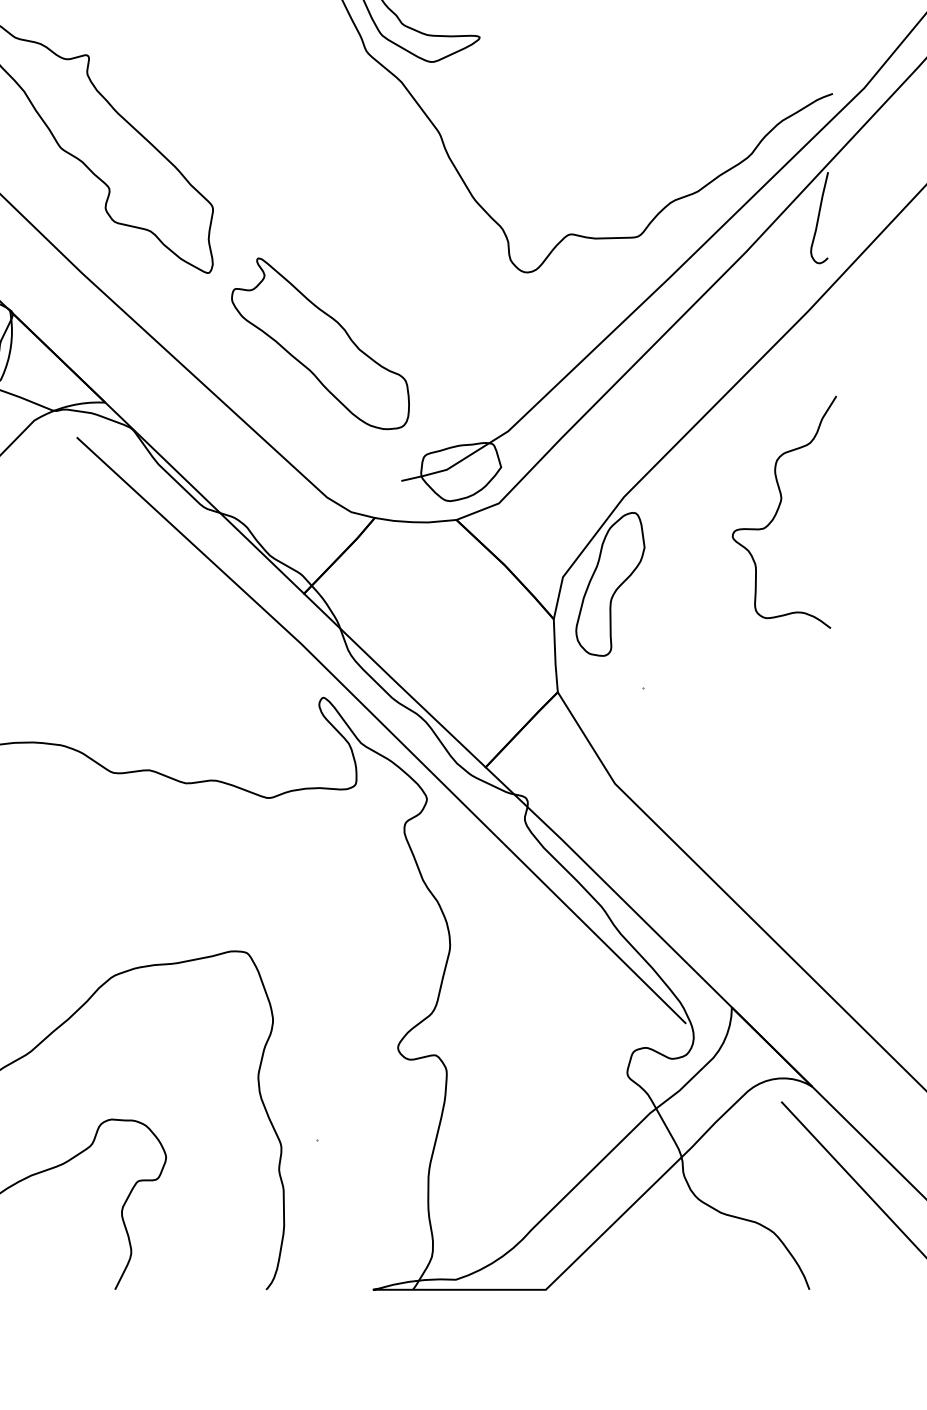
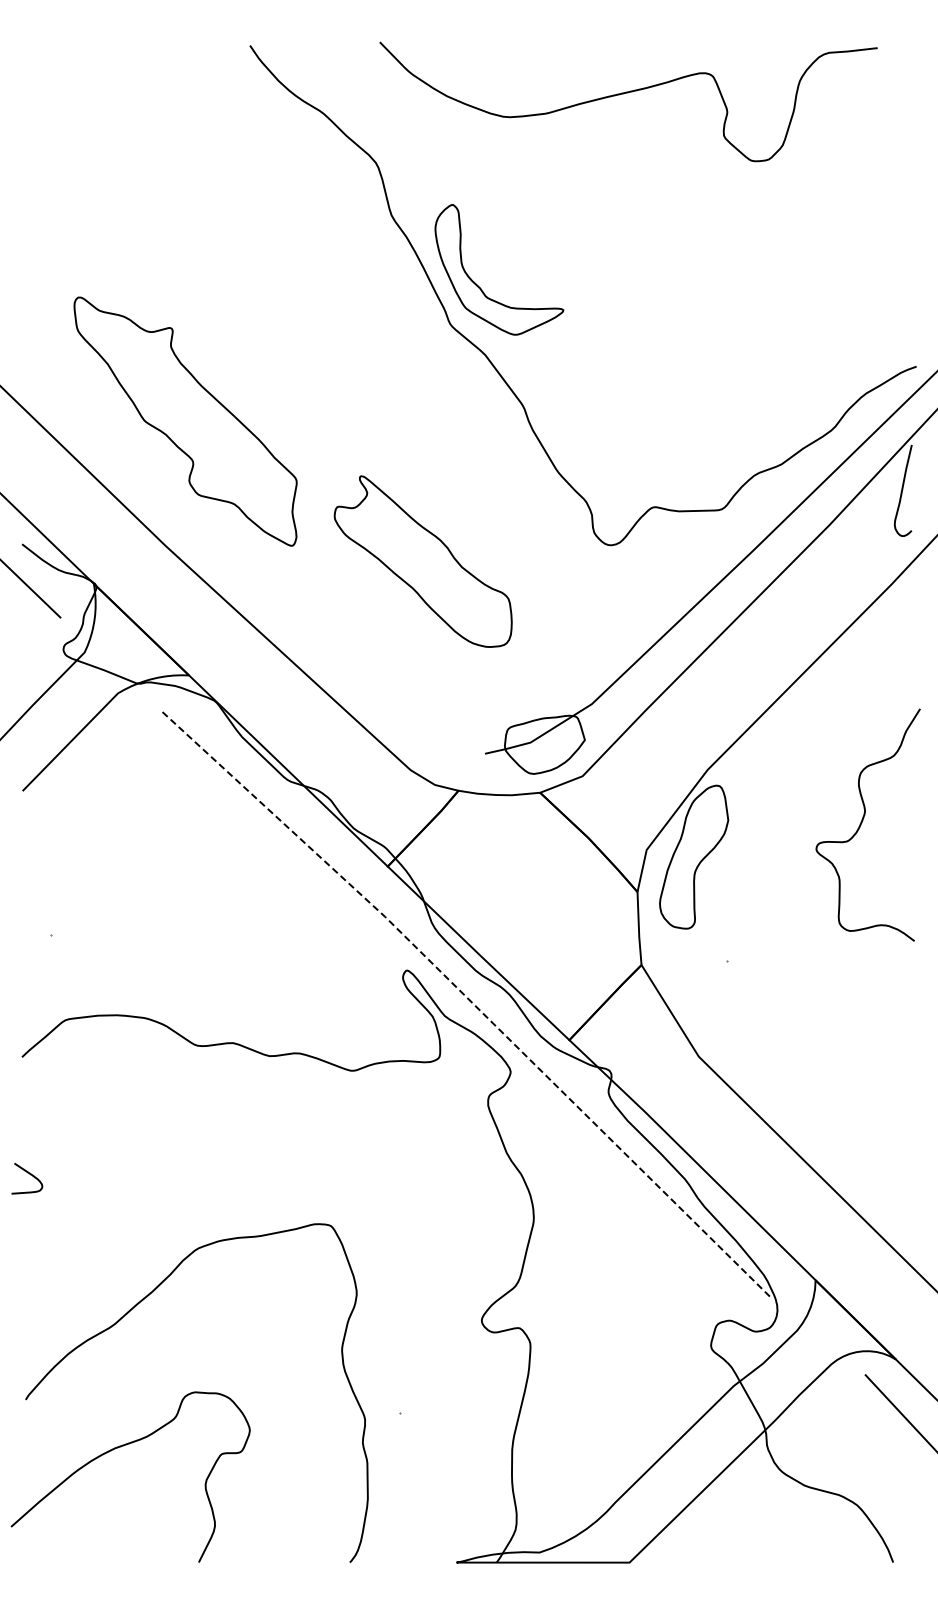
part: (319, 343) -> (422, 561), moved
curve: (778, 510) -> (862, 823), moved
line: (384, 726) -> (468, 999), solid -> dashed

